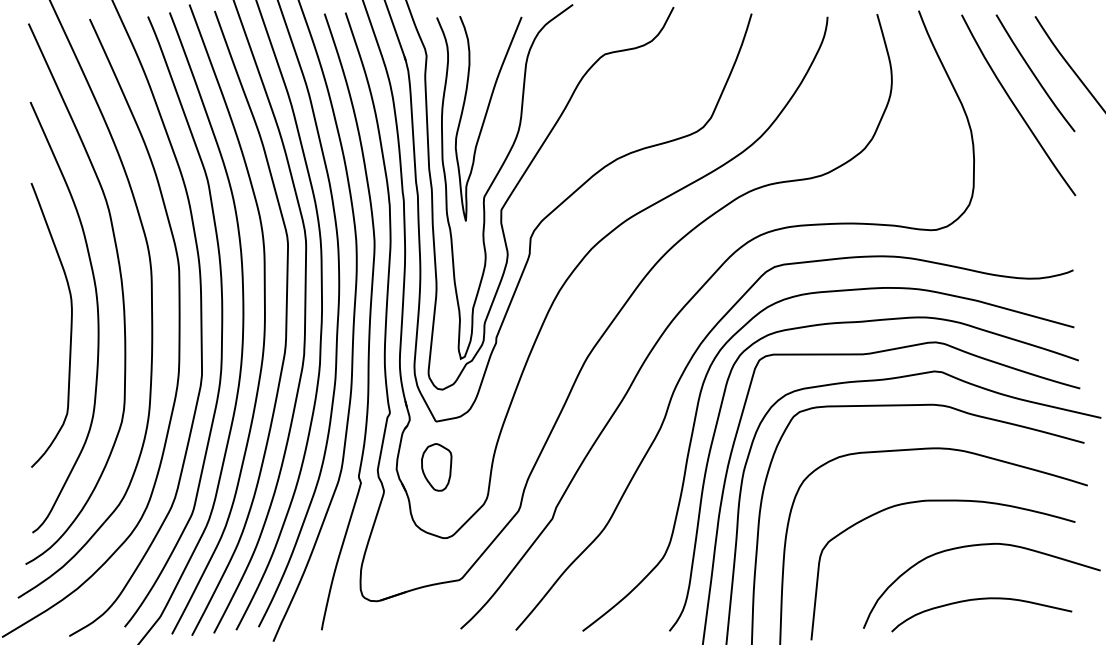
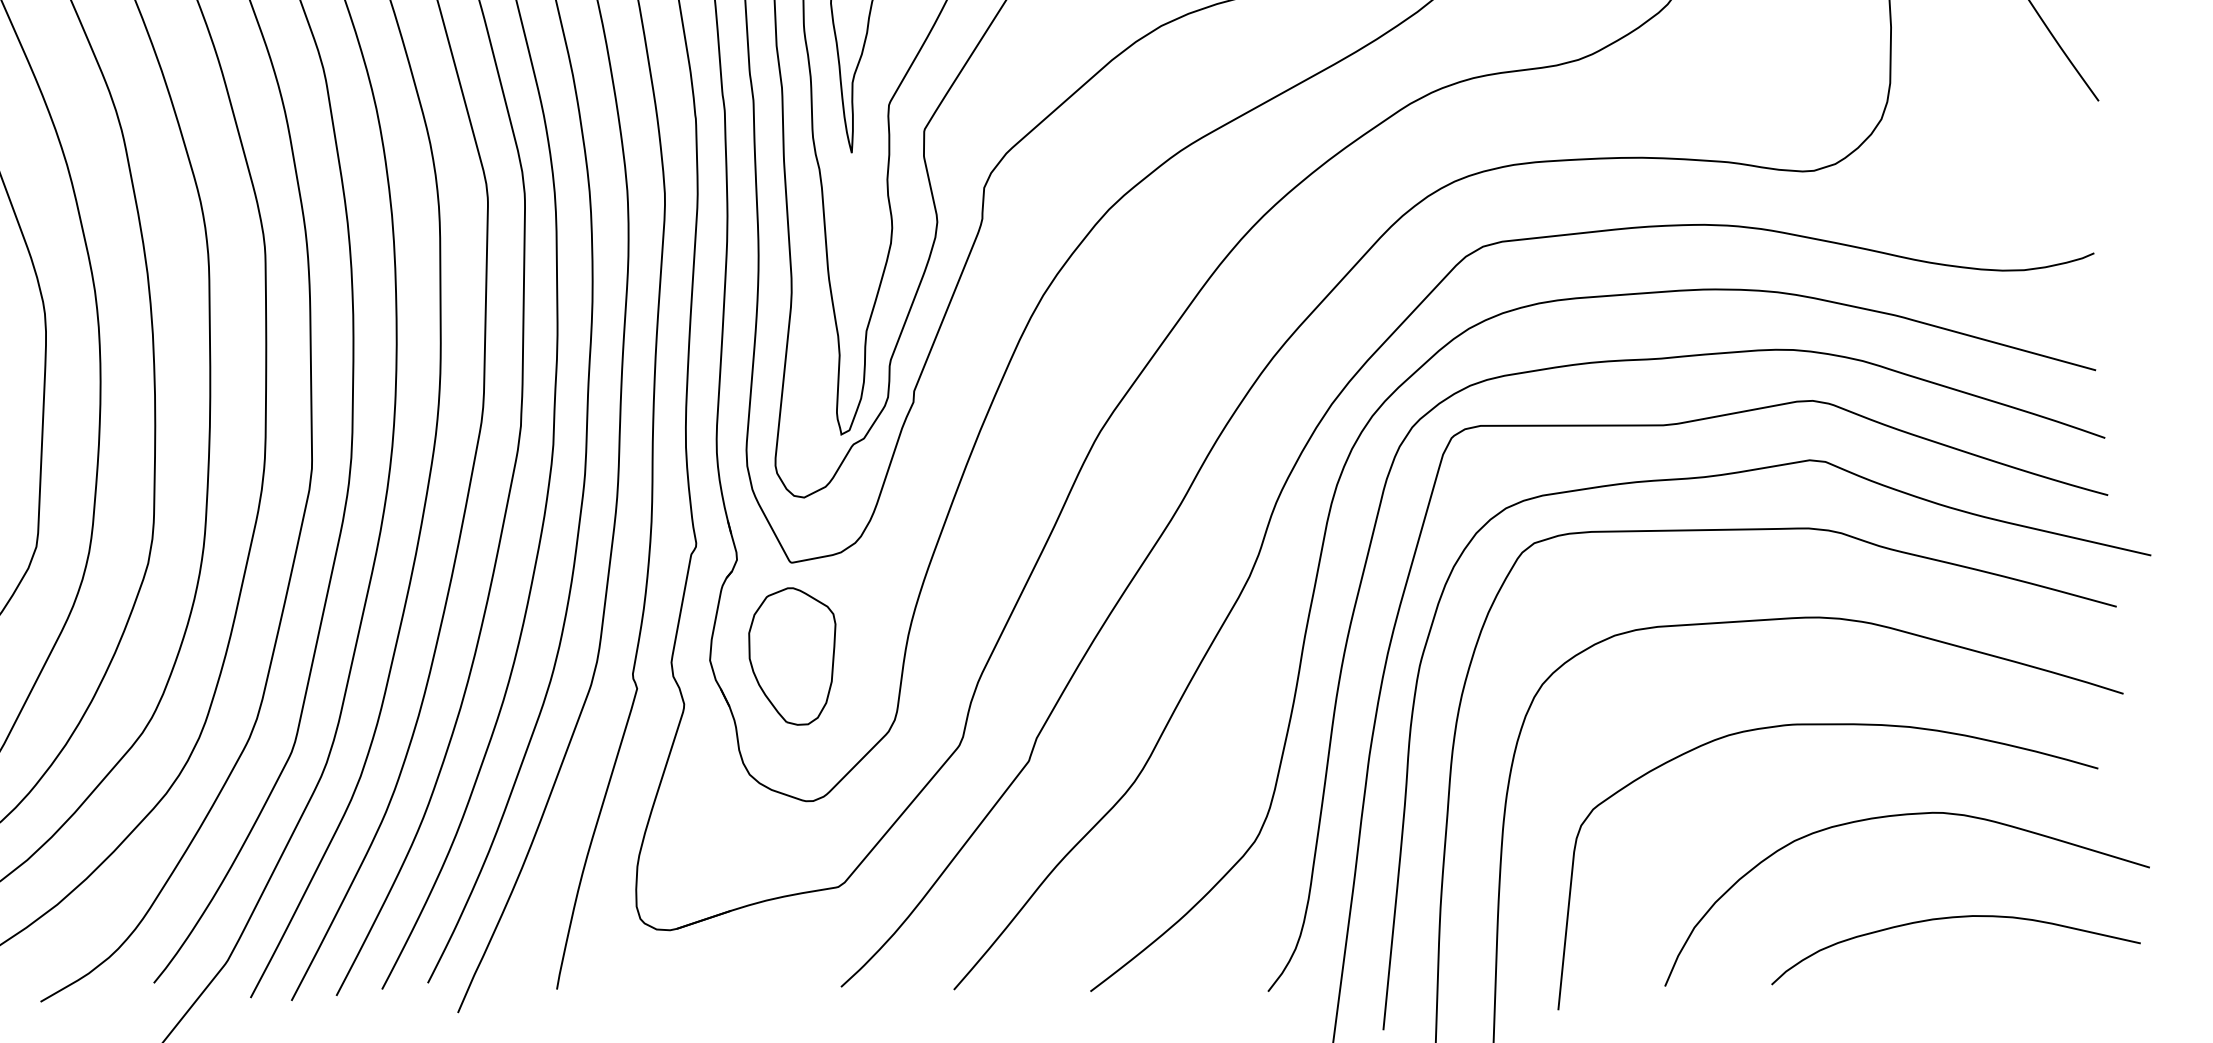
part: (436, 467) -> (791, 656), size x1.43
curve: (977, 600) -> (1947, 920), moved

